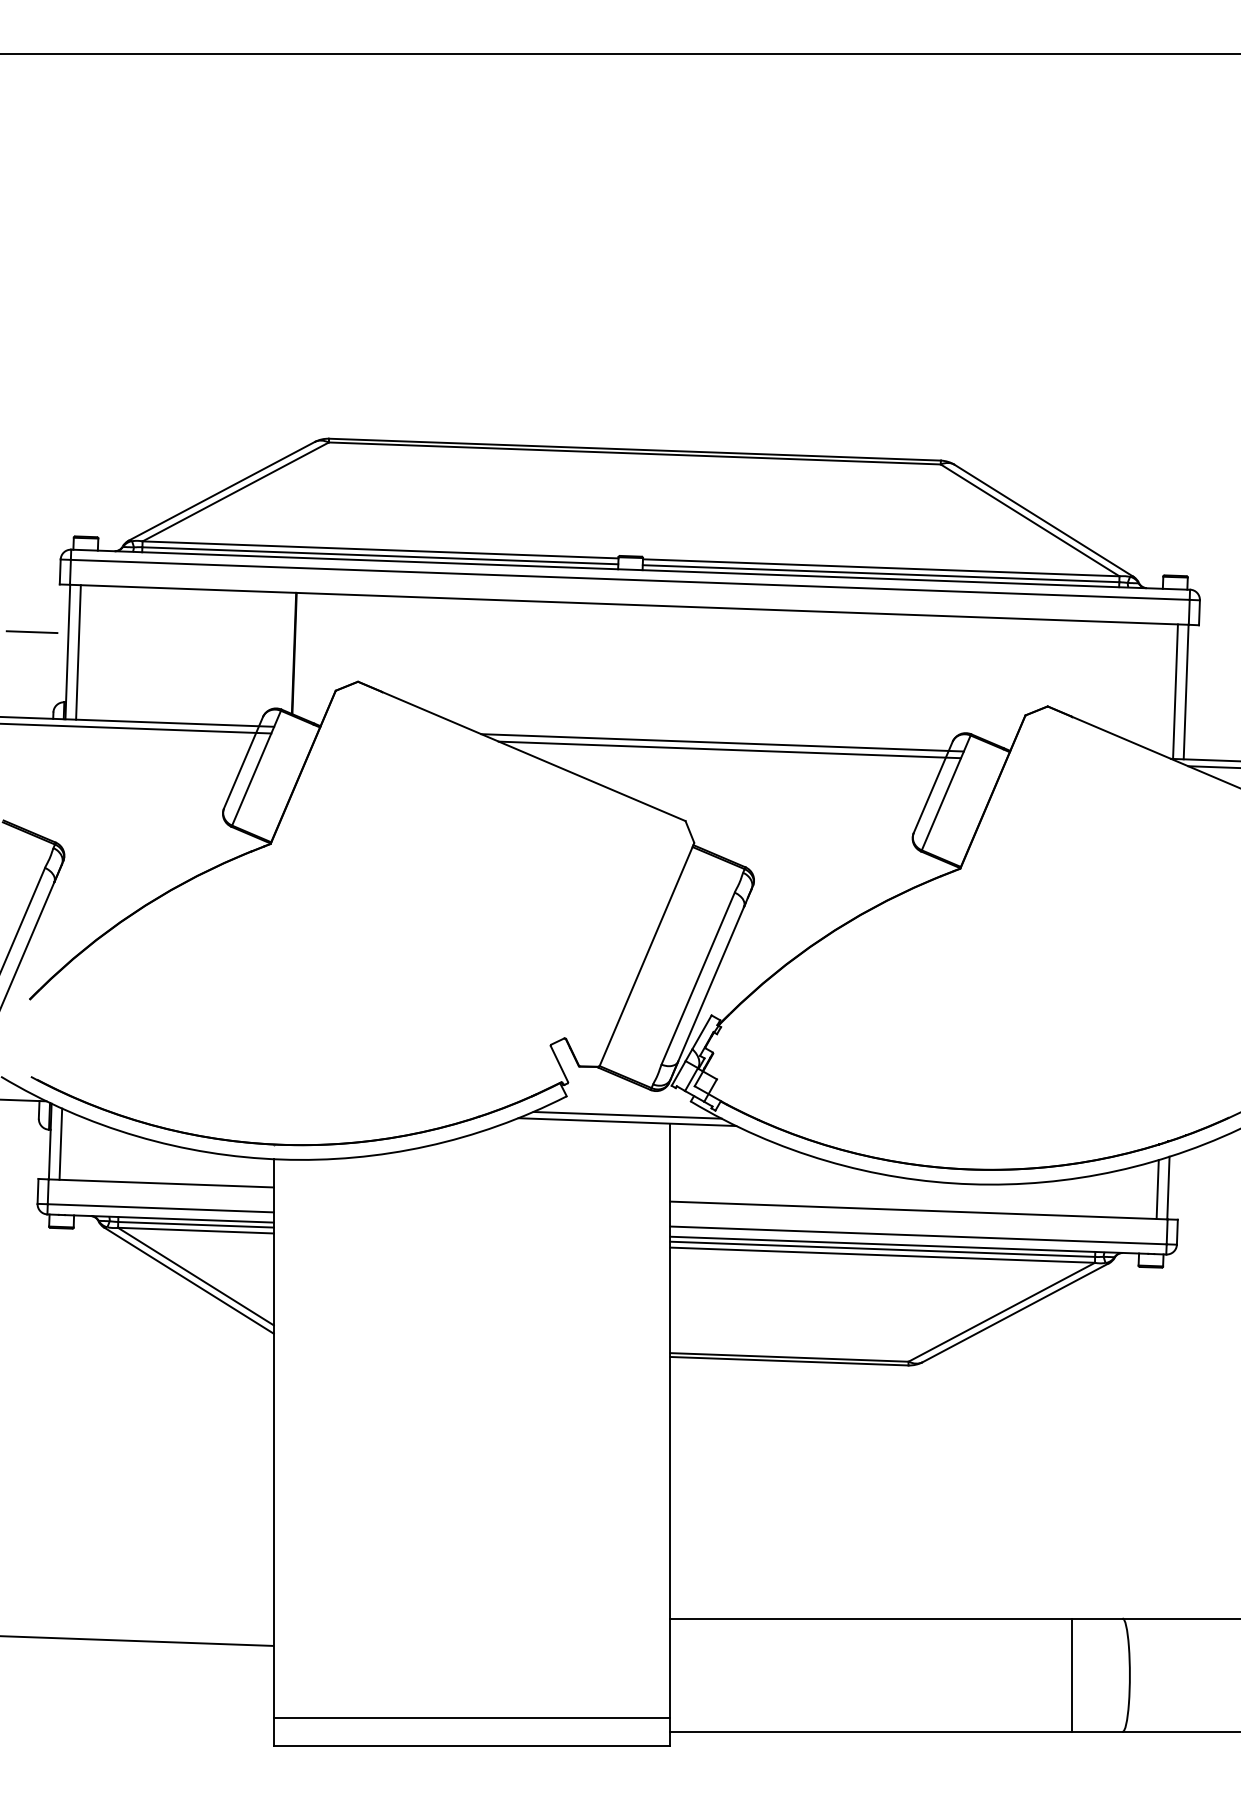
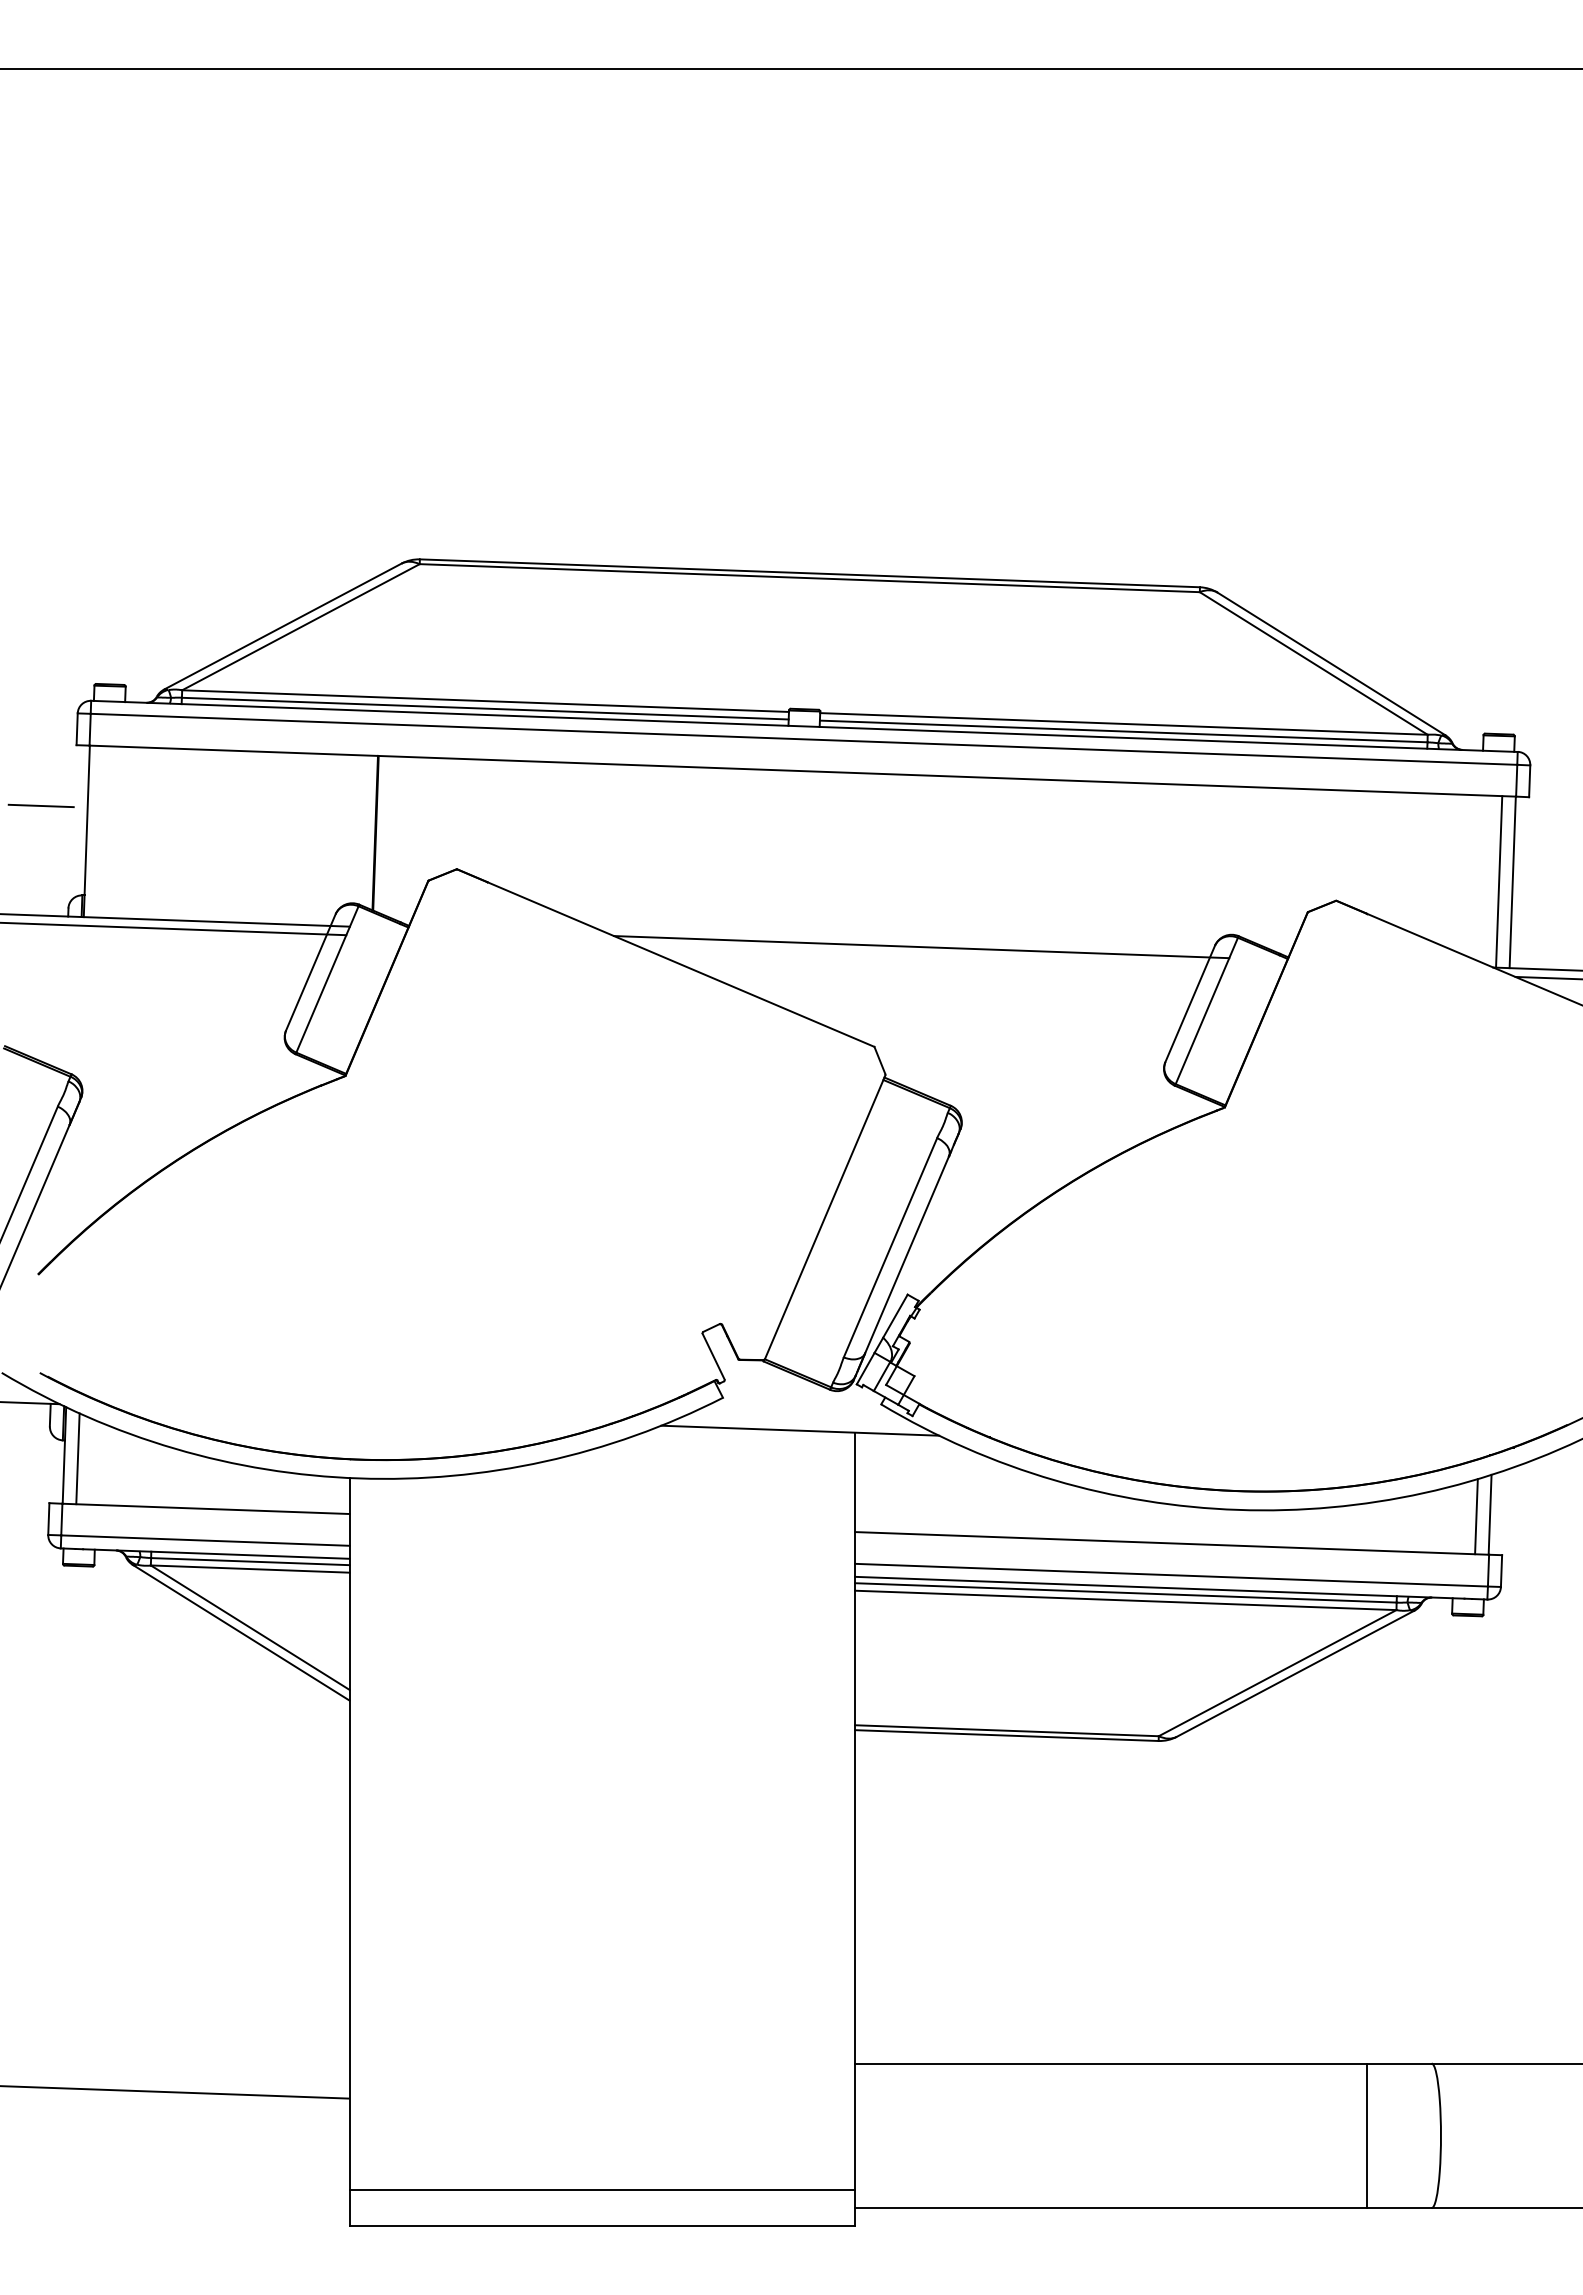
line: (78, 652) -> (100, 831), removed
line: (729, 749) -> (930, 955), removed
line: (627, 1114) -> (800, 1421), removed

